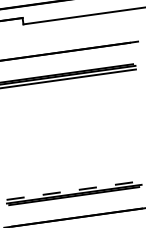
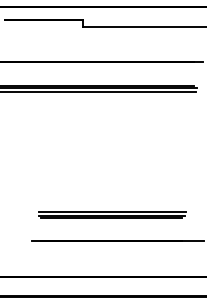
line: (74, 190) -> (112, 211), dashed -> solid

